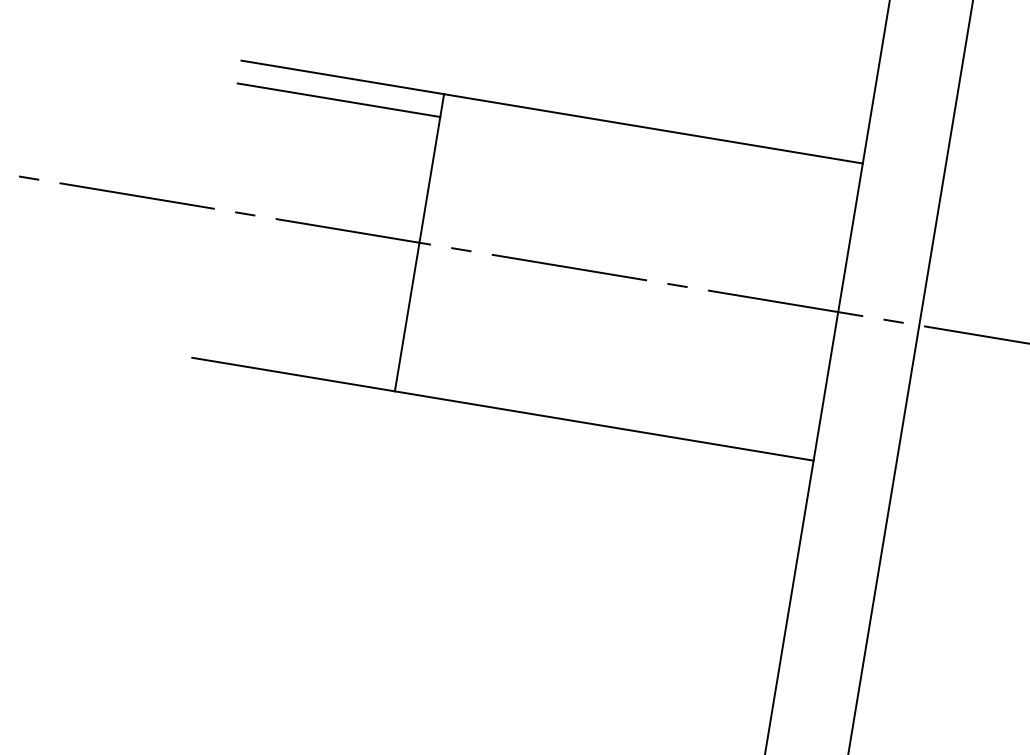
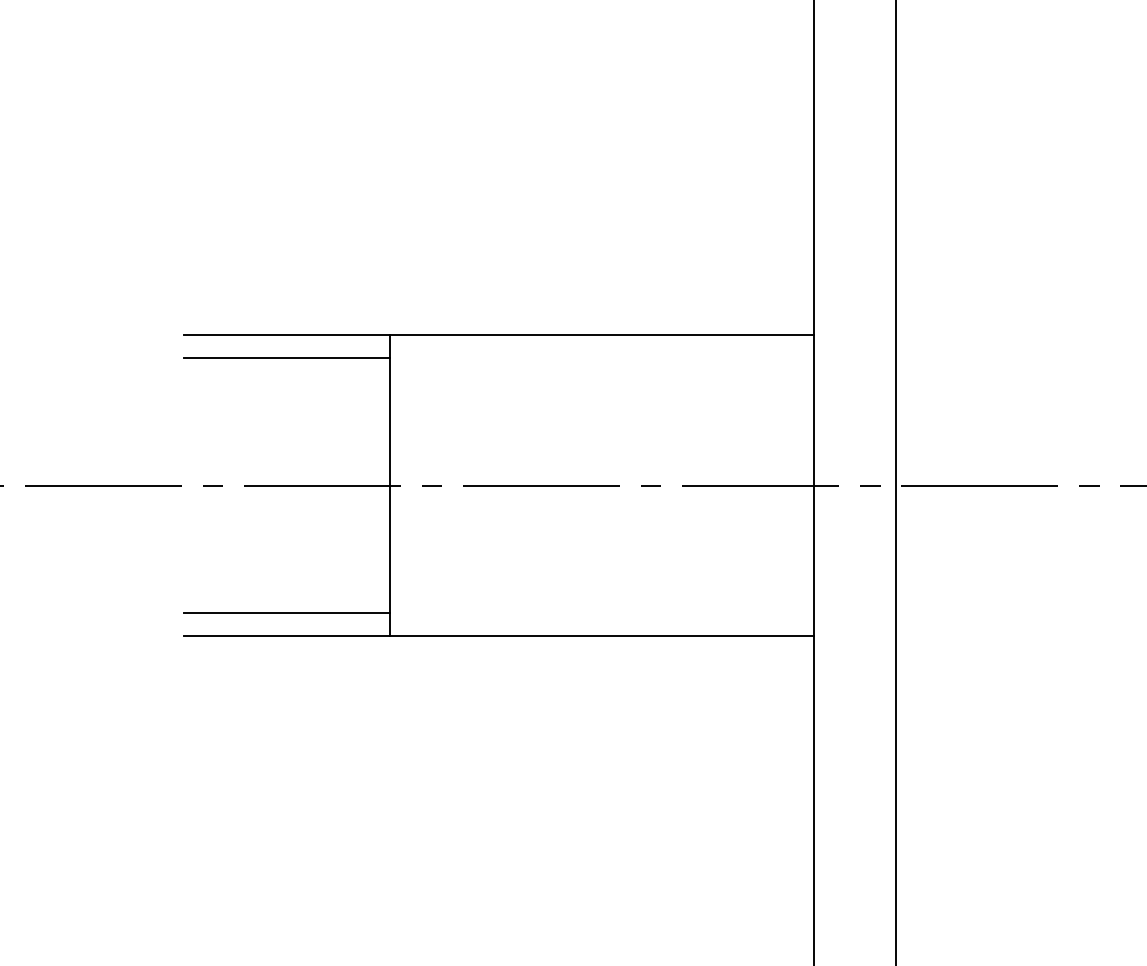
line: (296, 352) -> (286, 613), added

